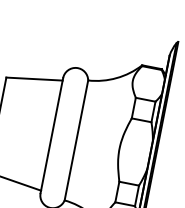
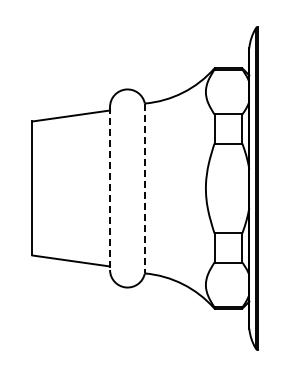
line: (52, 135) -> (110, 188), solid -> dashed
line: (76, 140) -> (144, 188), solid -> dashed

